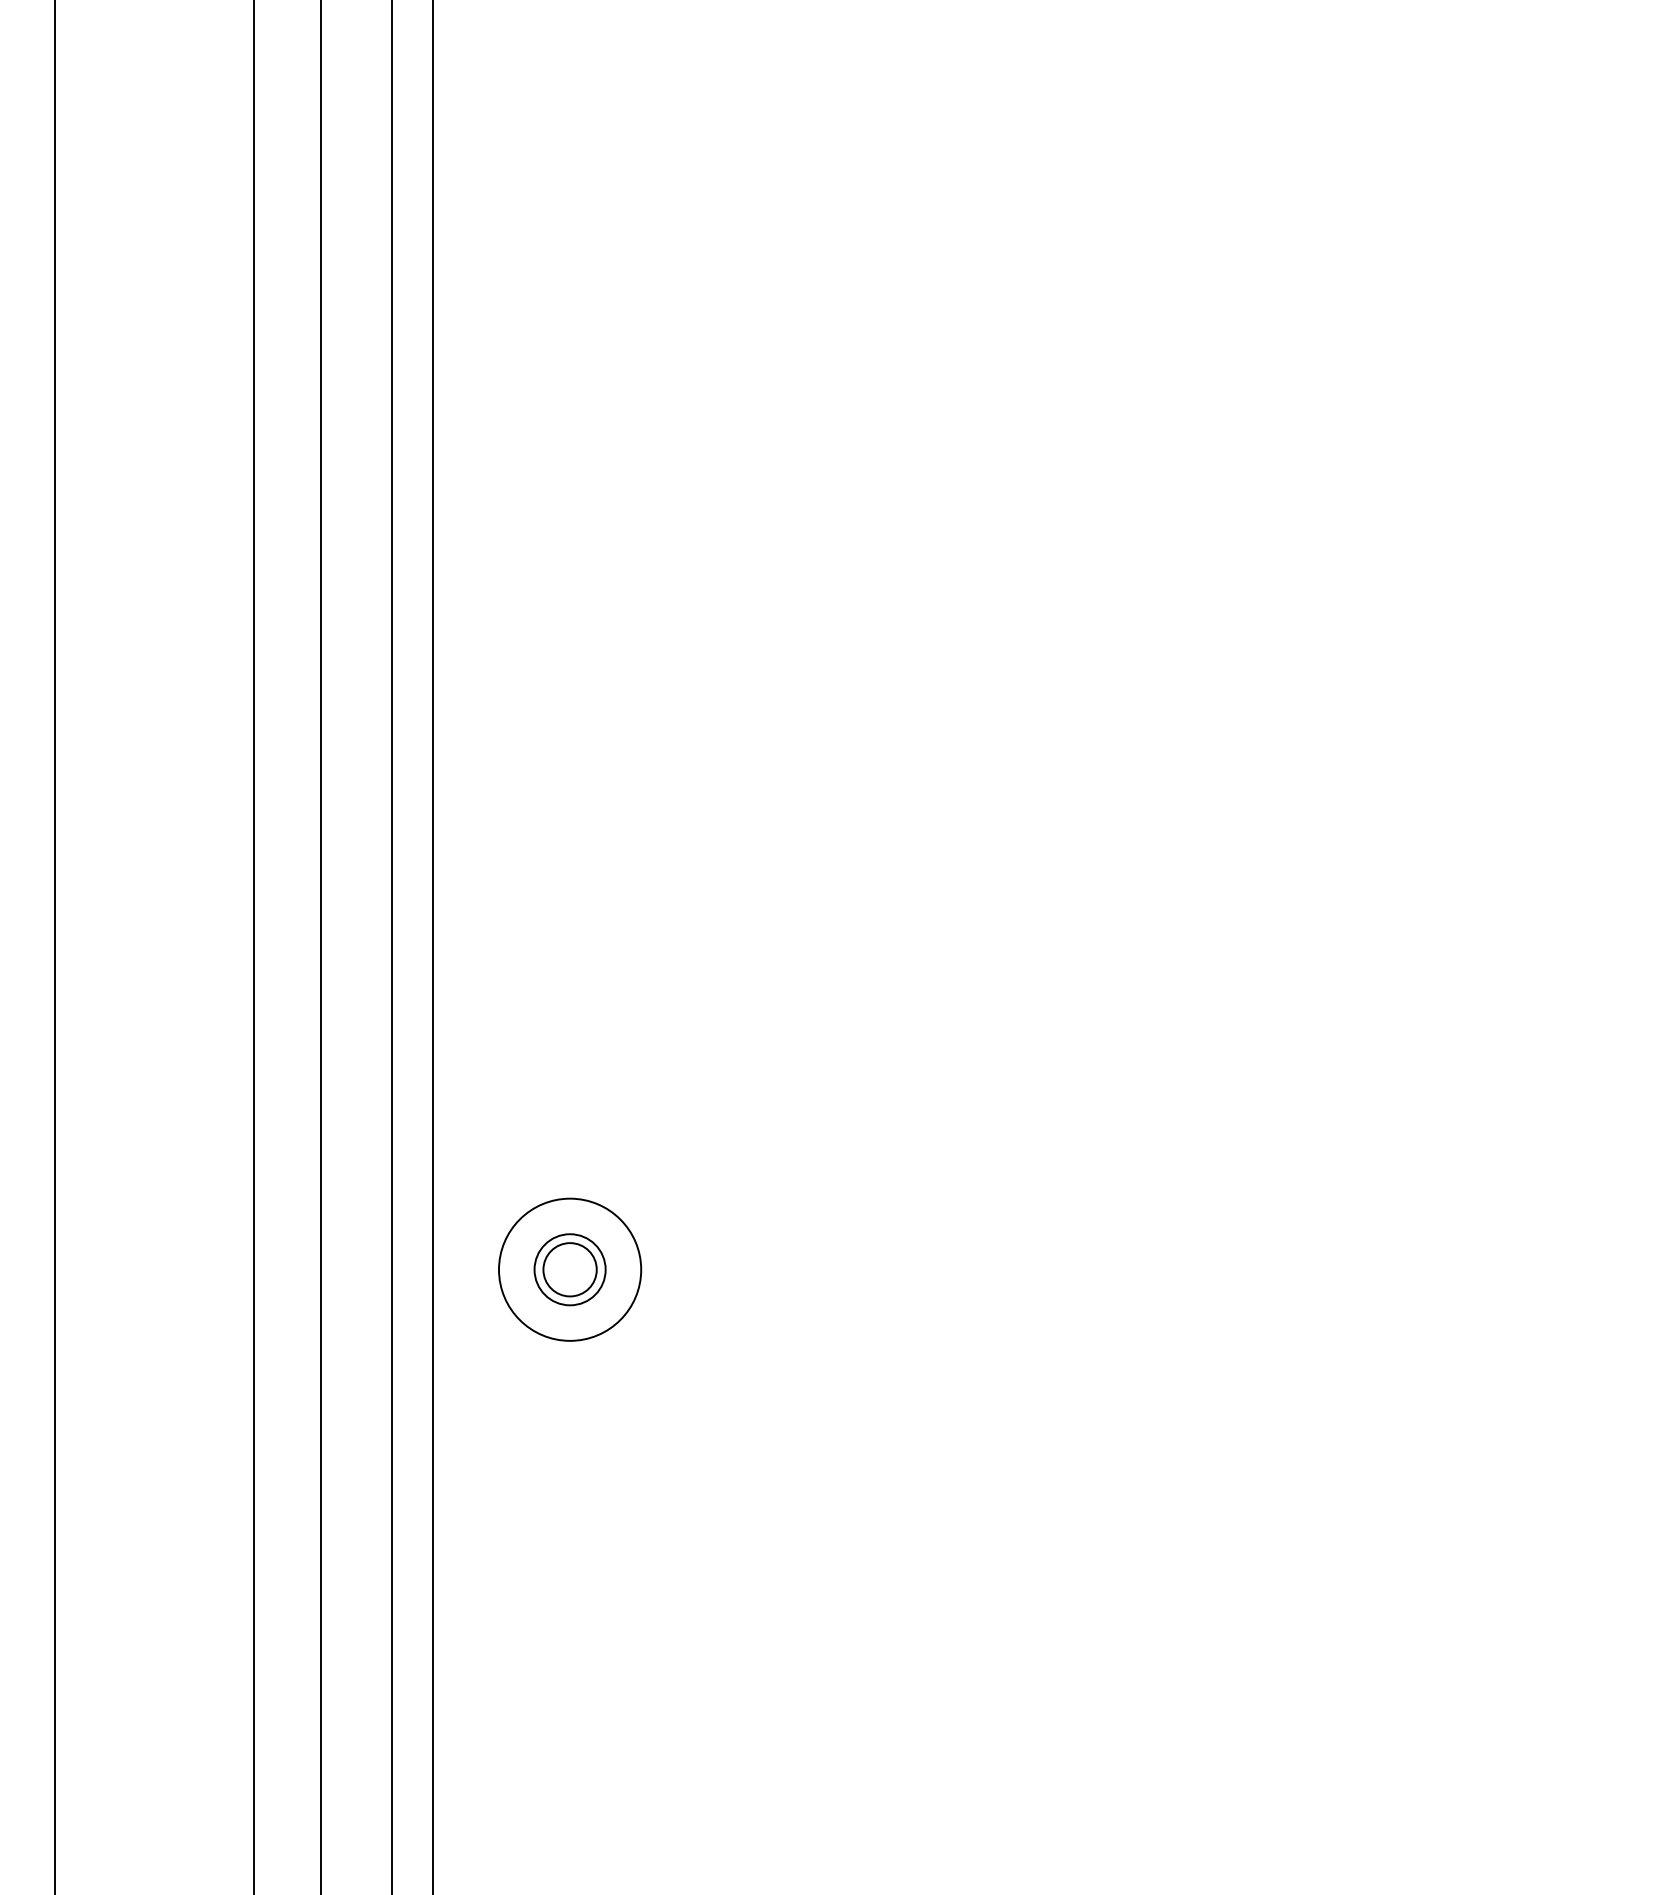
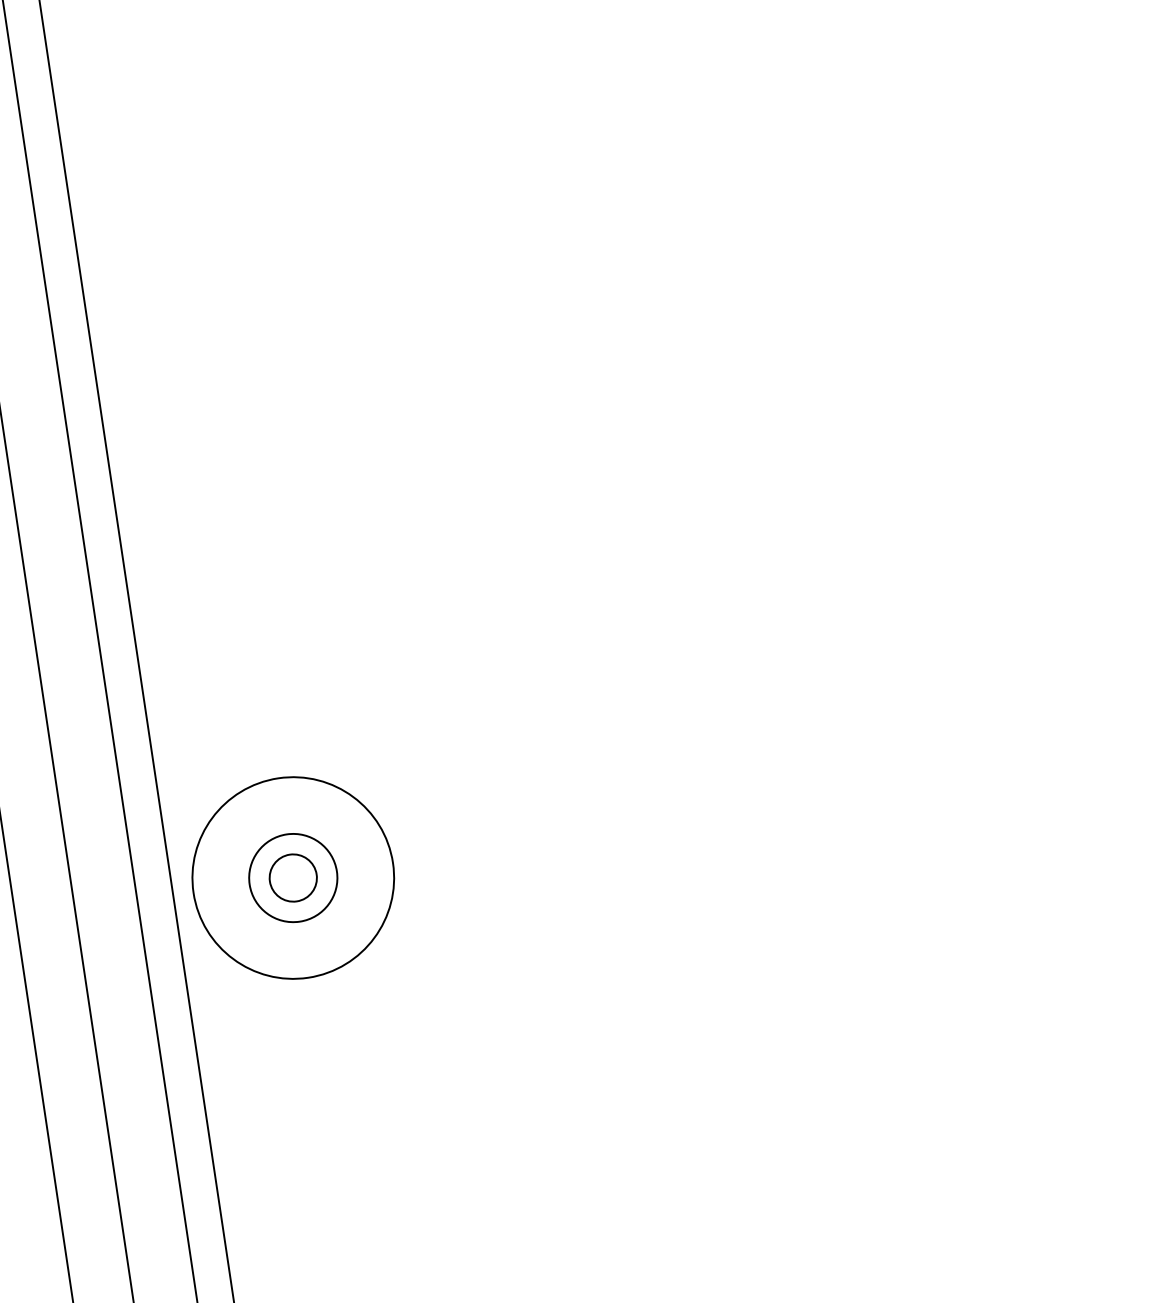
circle: (569, 1269) -> (292, 877), size x1.4
circle: (570, 1269) -> (293, 877), size x1.6

